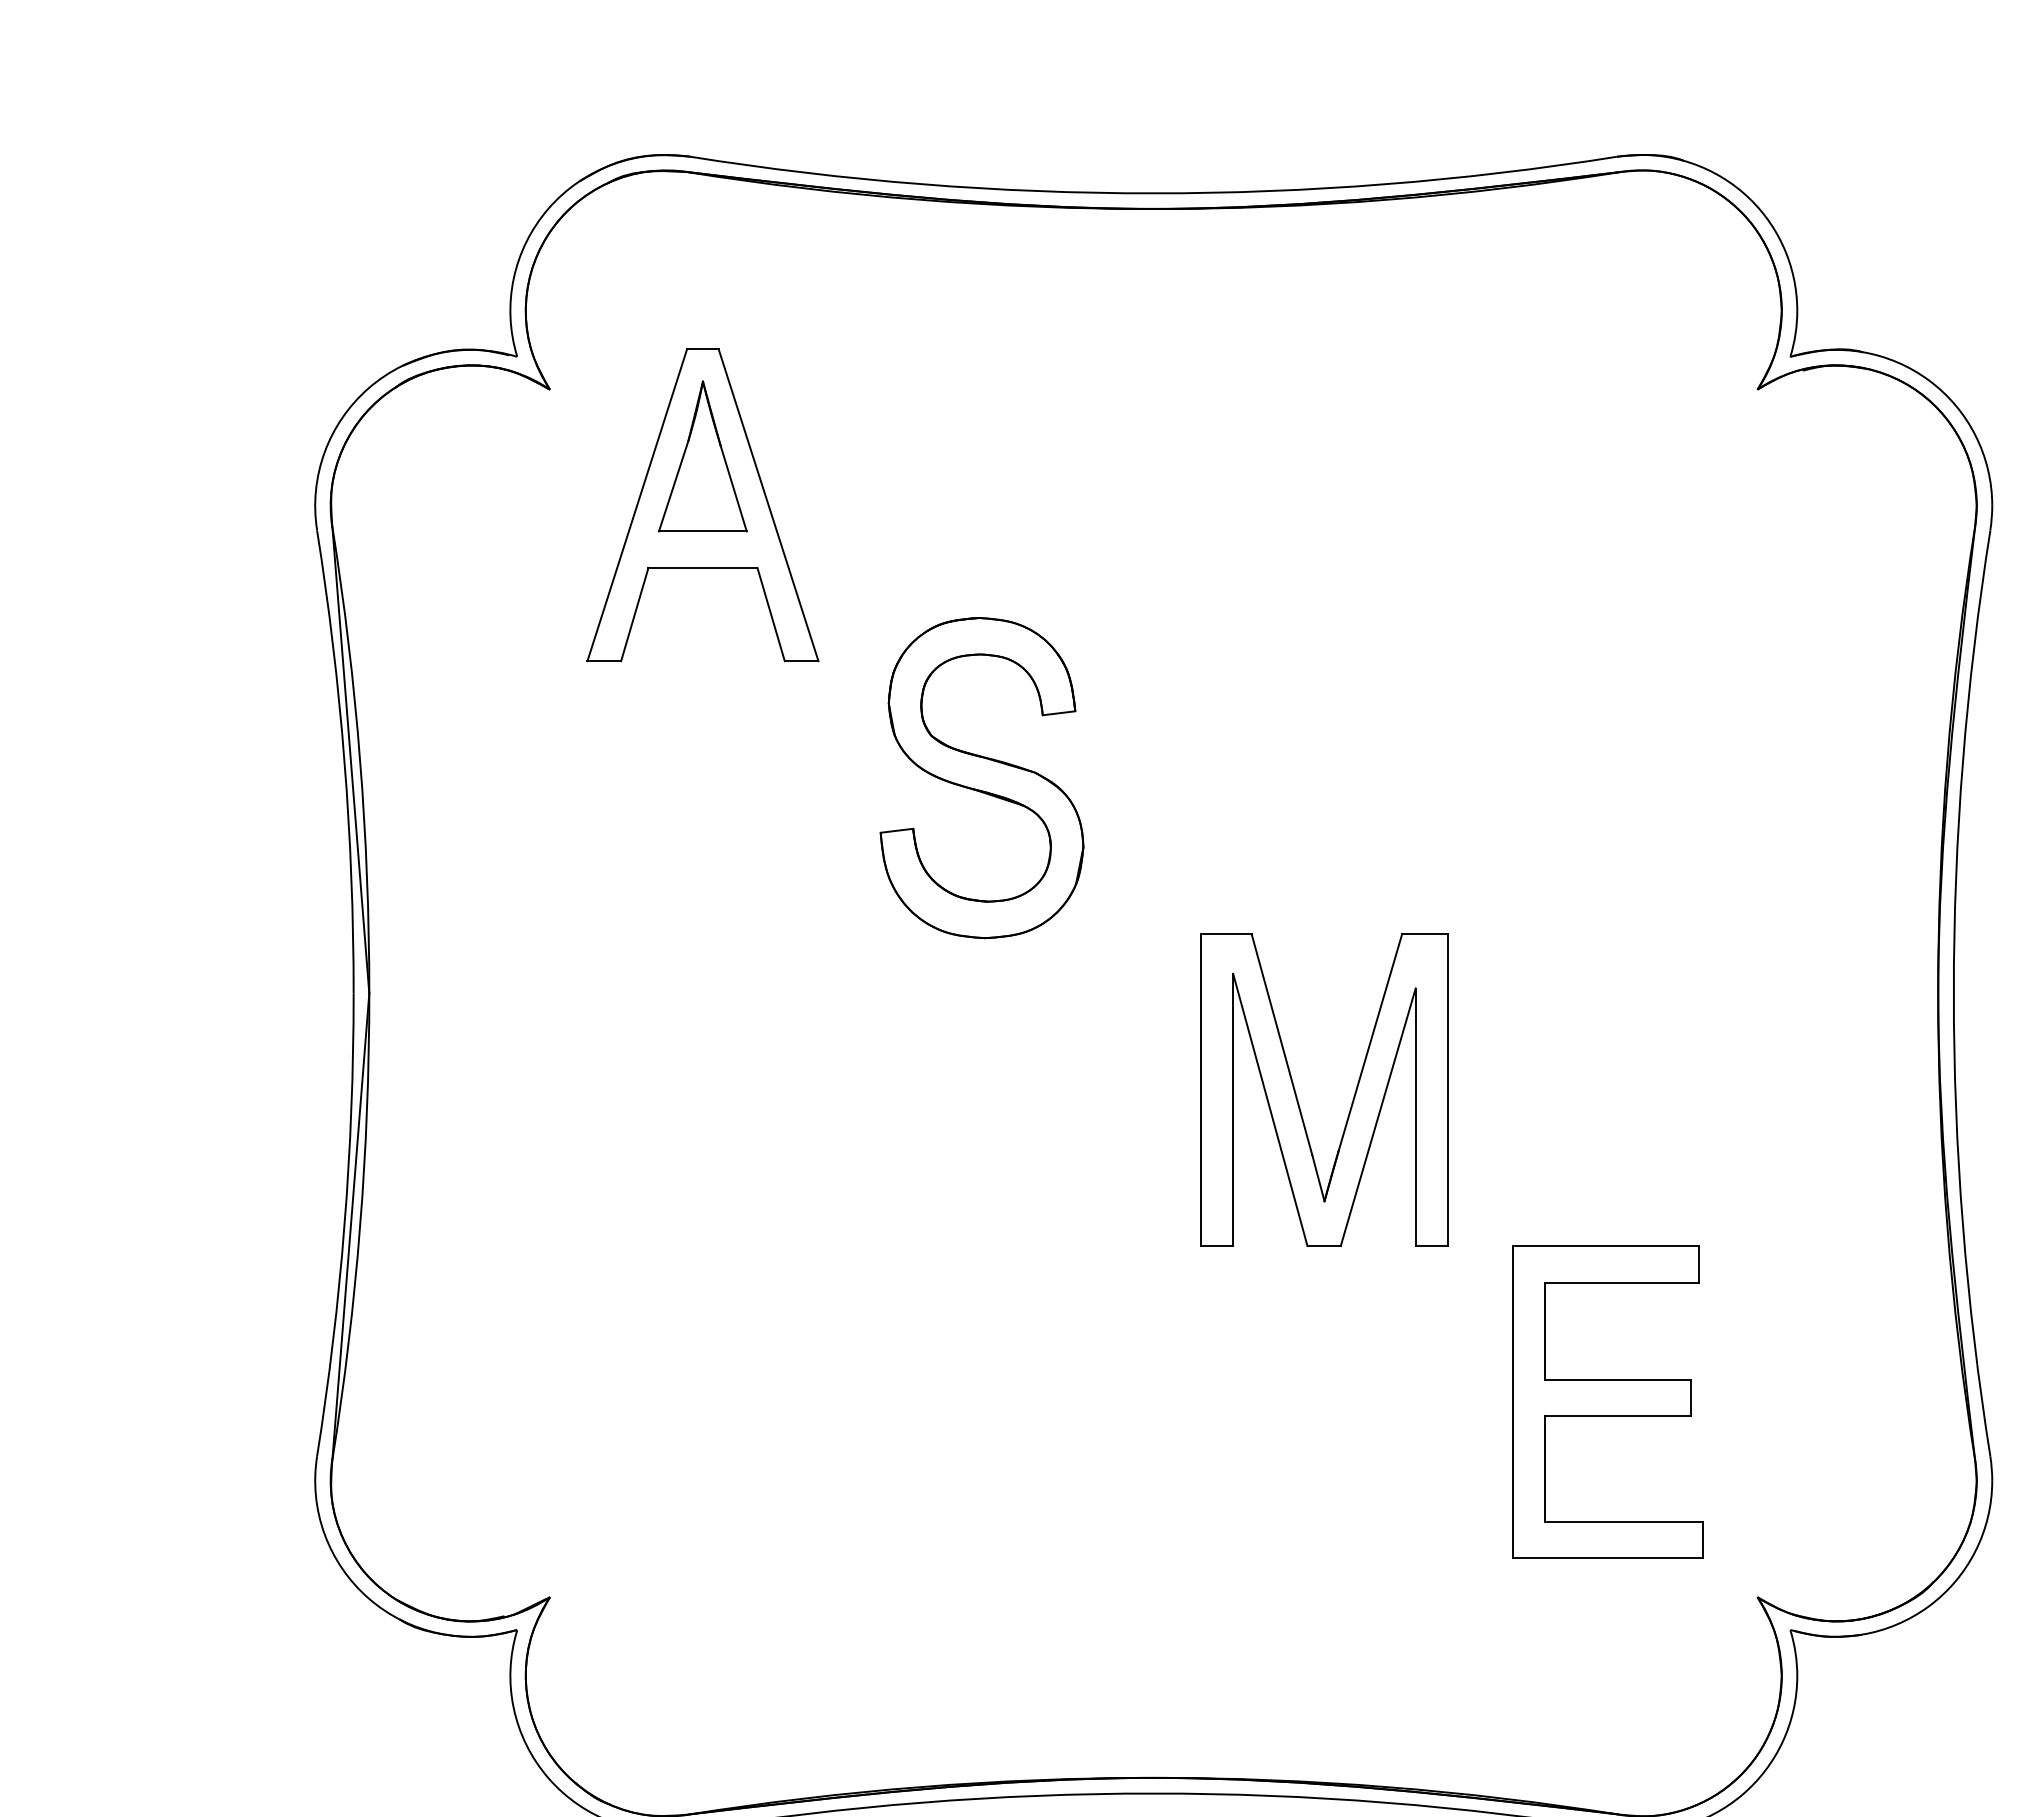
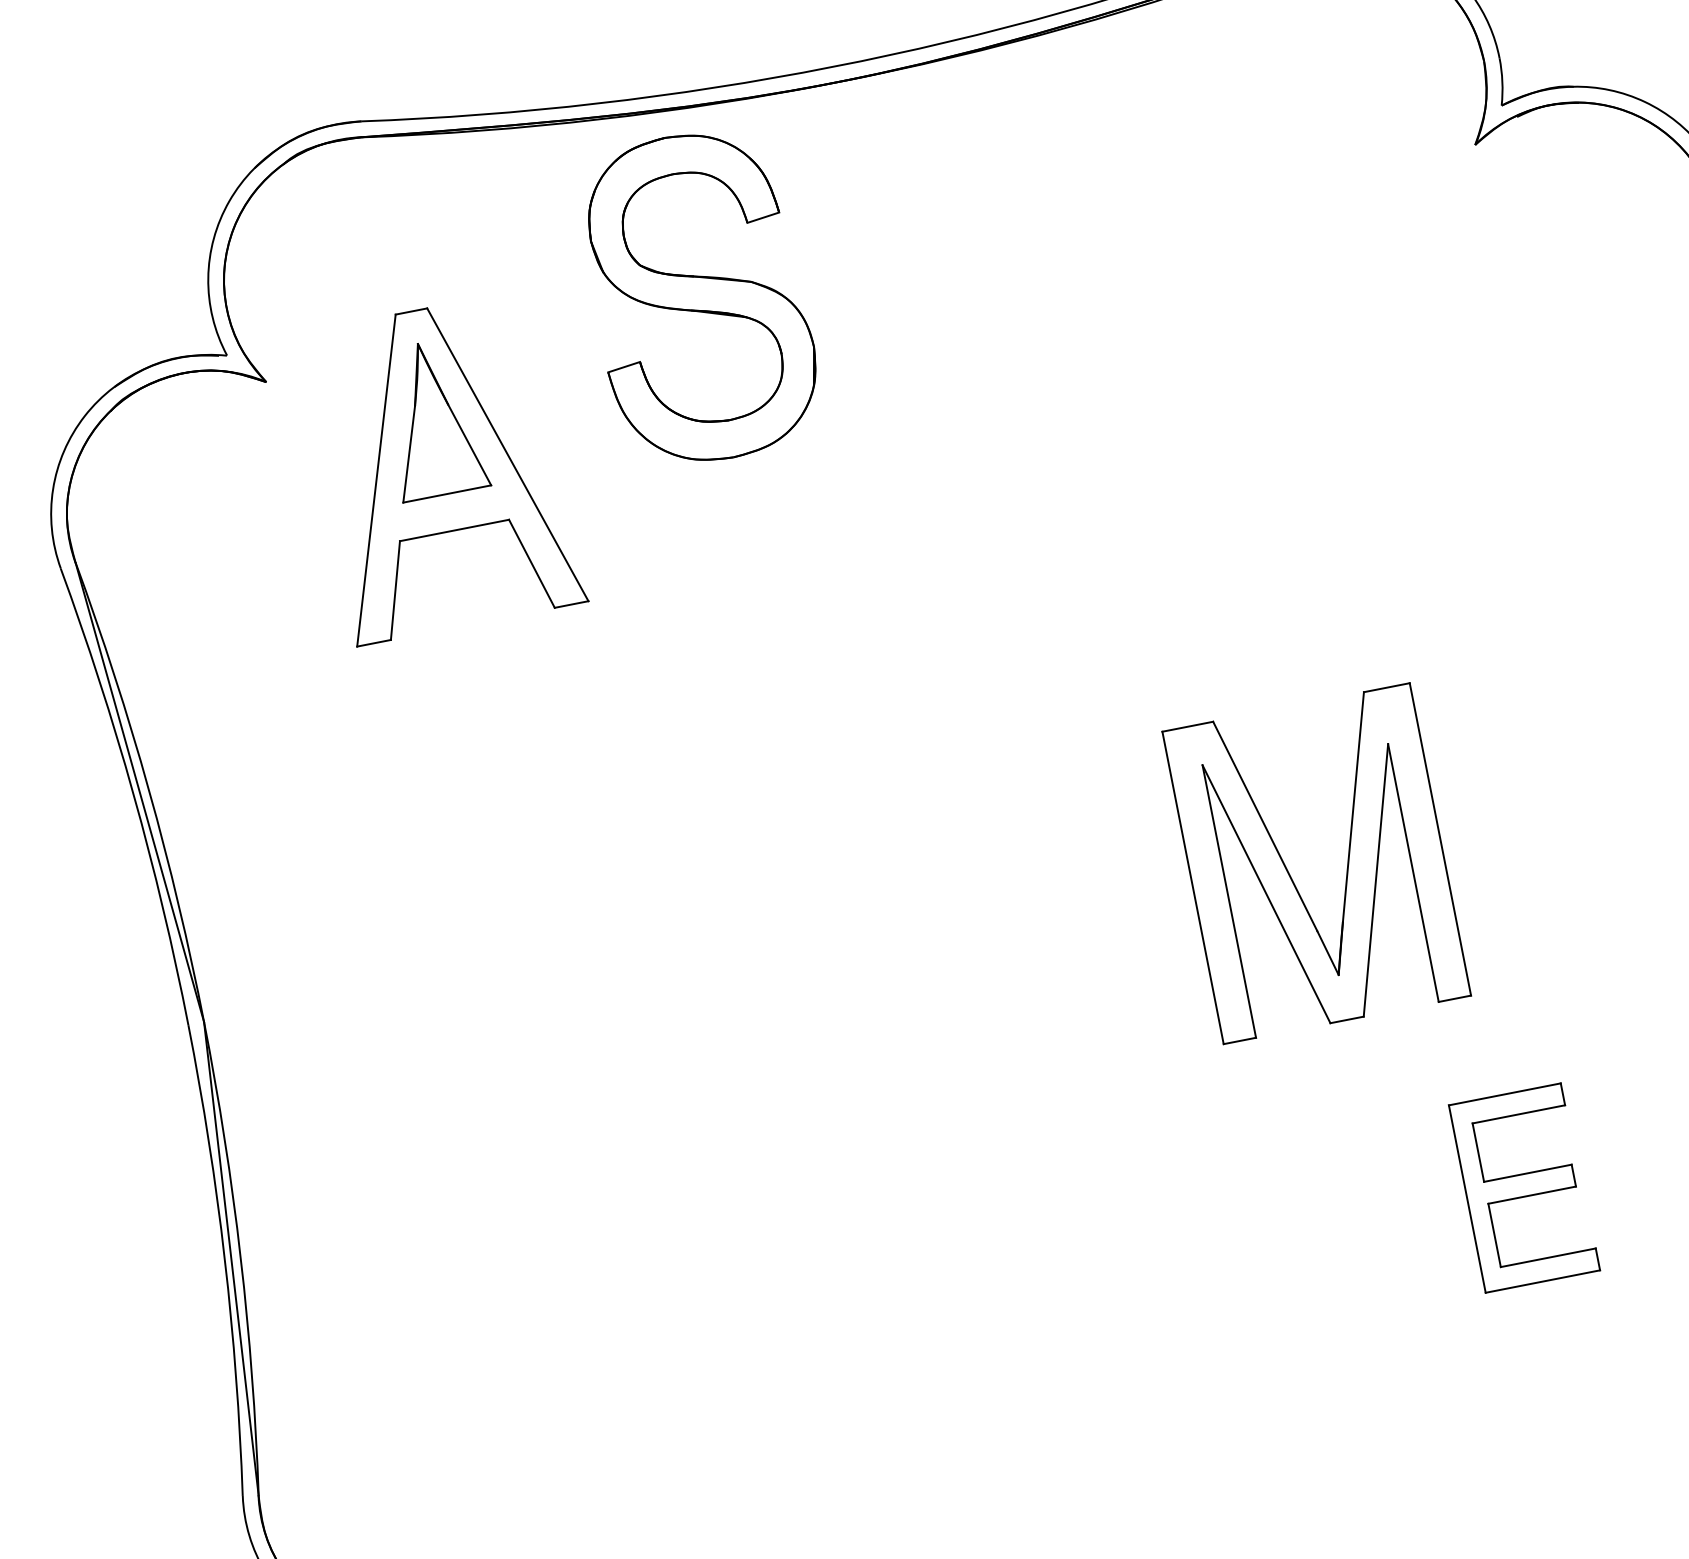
part: (981, 778) -> (698, 298), moved
part: (1297, 1096) -> (1291, 875), moved
part: (1607, 1401) -> (1523, 1187), size x0.6

